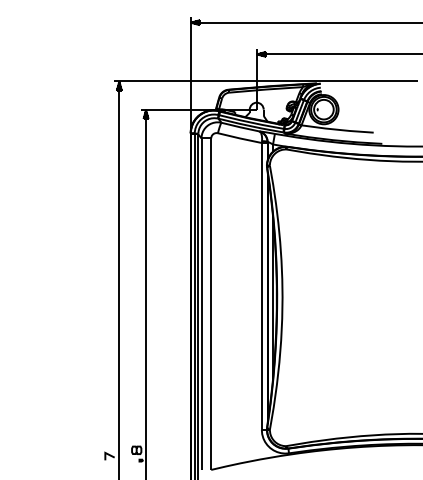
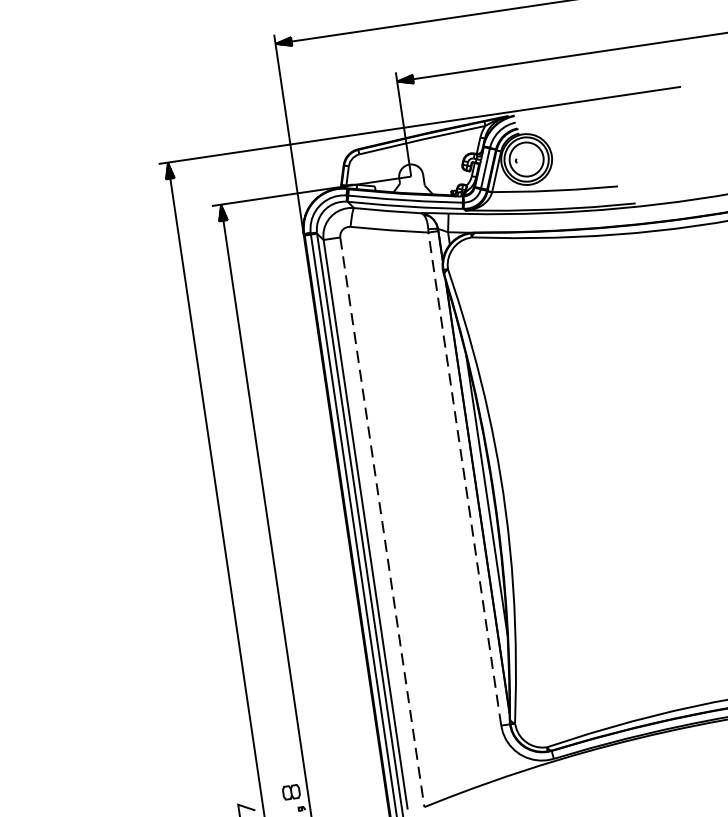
line: (261, 285) -> (464, 477), solid -> dashed
line: (211, 304) -> (382, 522), solid -> dashed

